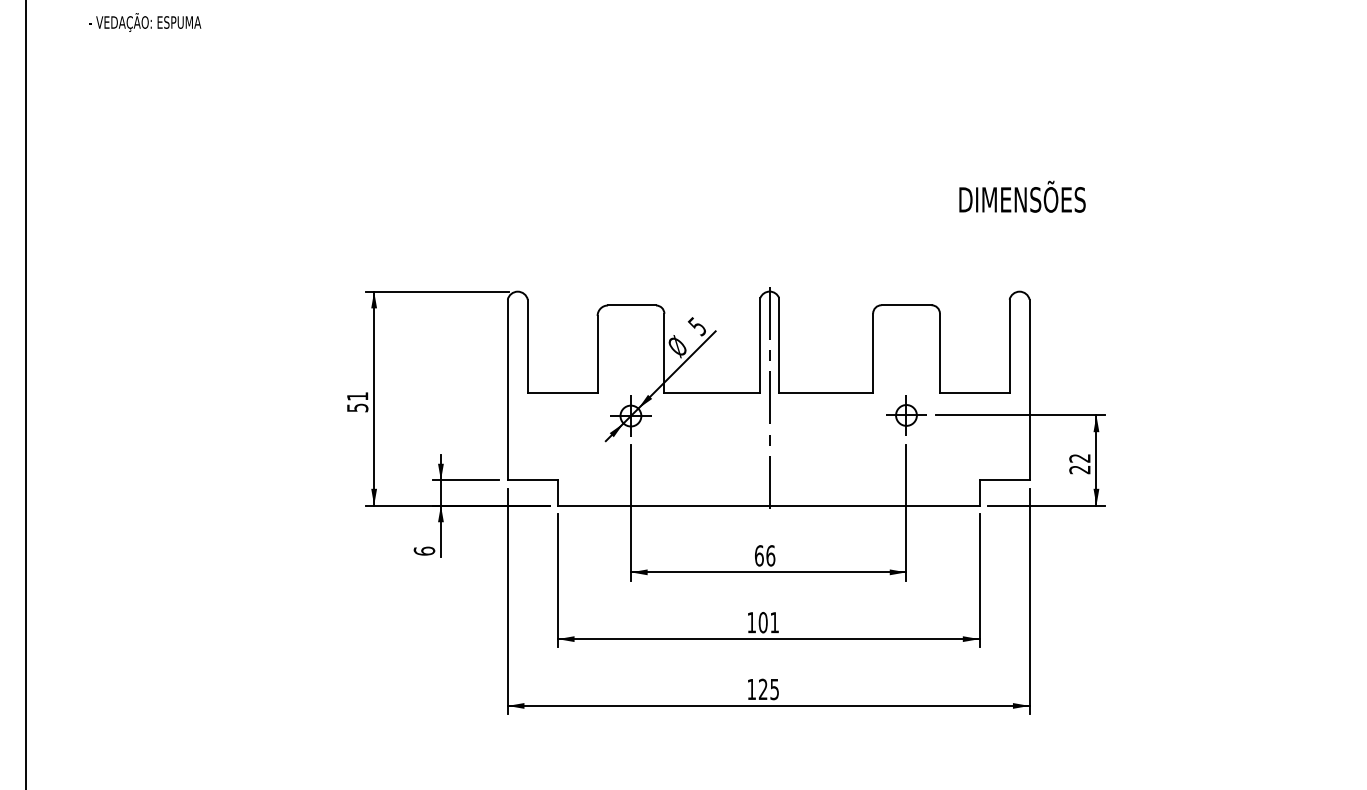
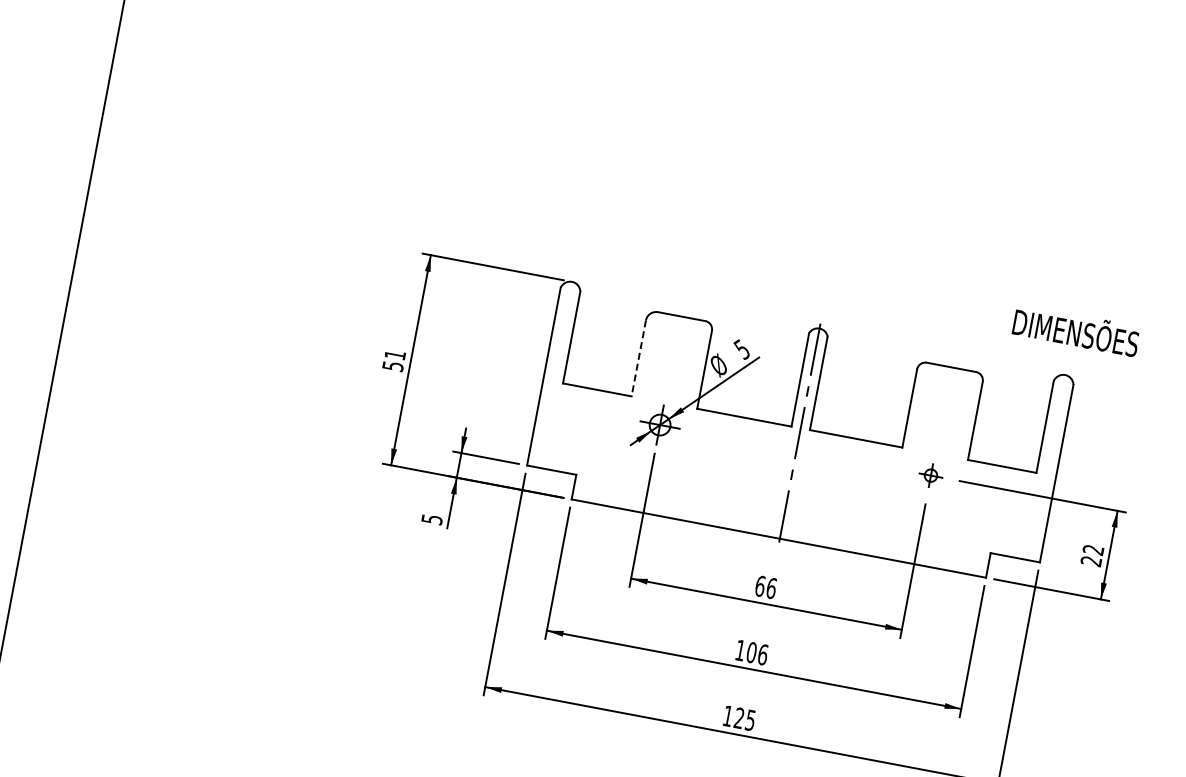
text: (1022, 196) -> (1076, 330), moved
line: (597, 354) -> (638, 358), solid -> dashed
part: (906, 415) -> (930, 475), size x0.6
text: (424, 550) -> (432, 518), 6 -> 5
text: (774, 622) -> (762, 654), 101 -> 106

